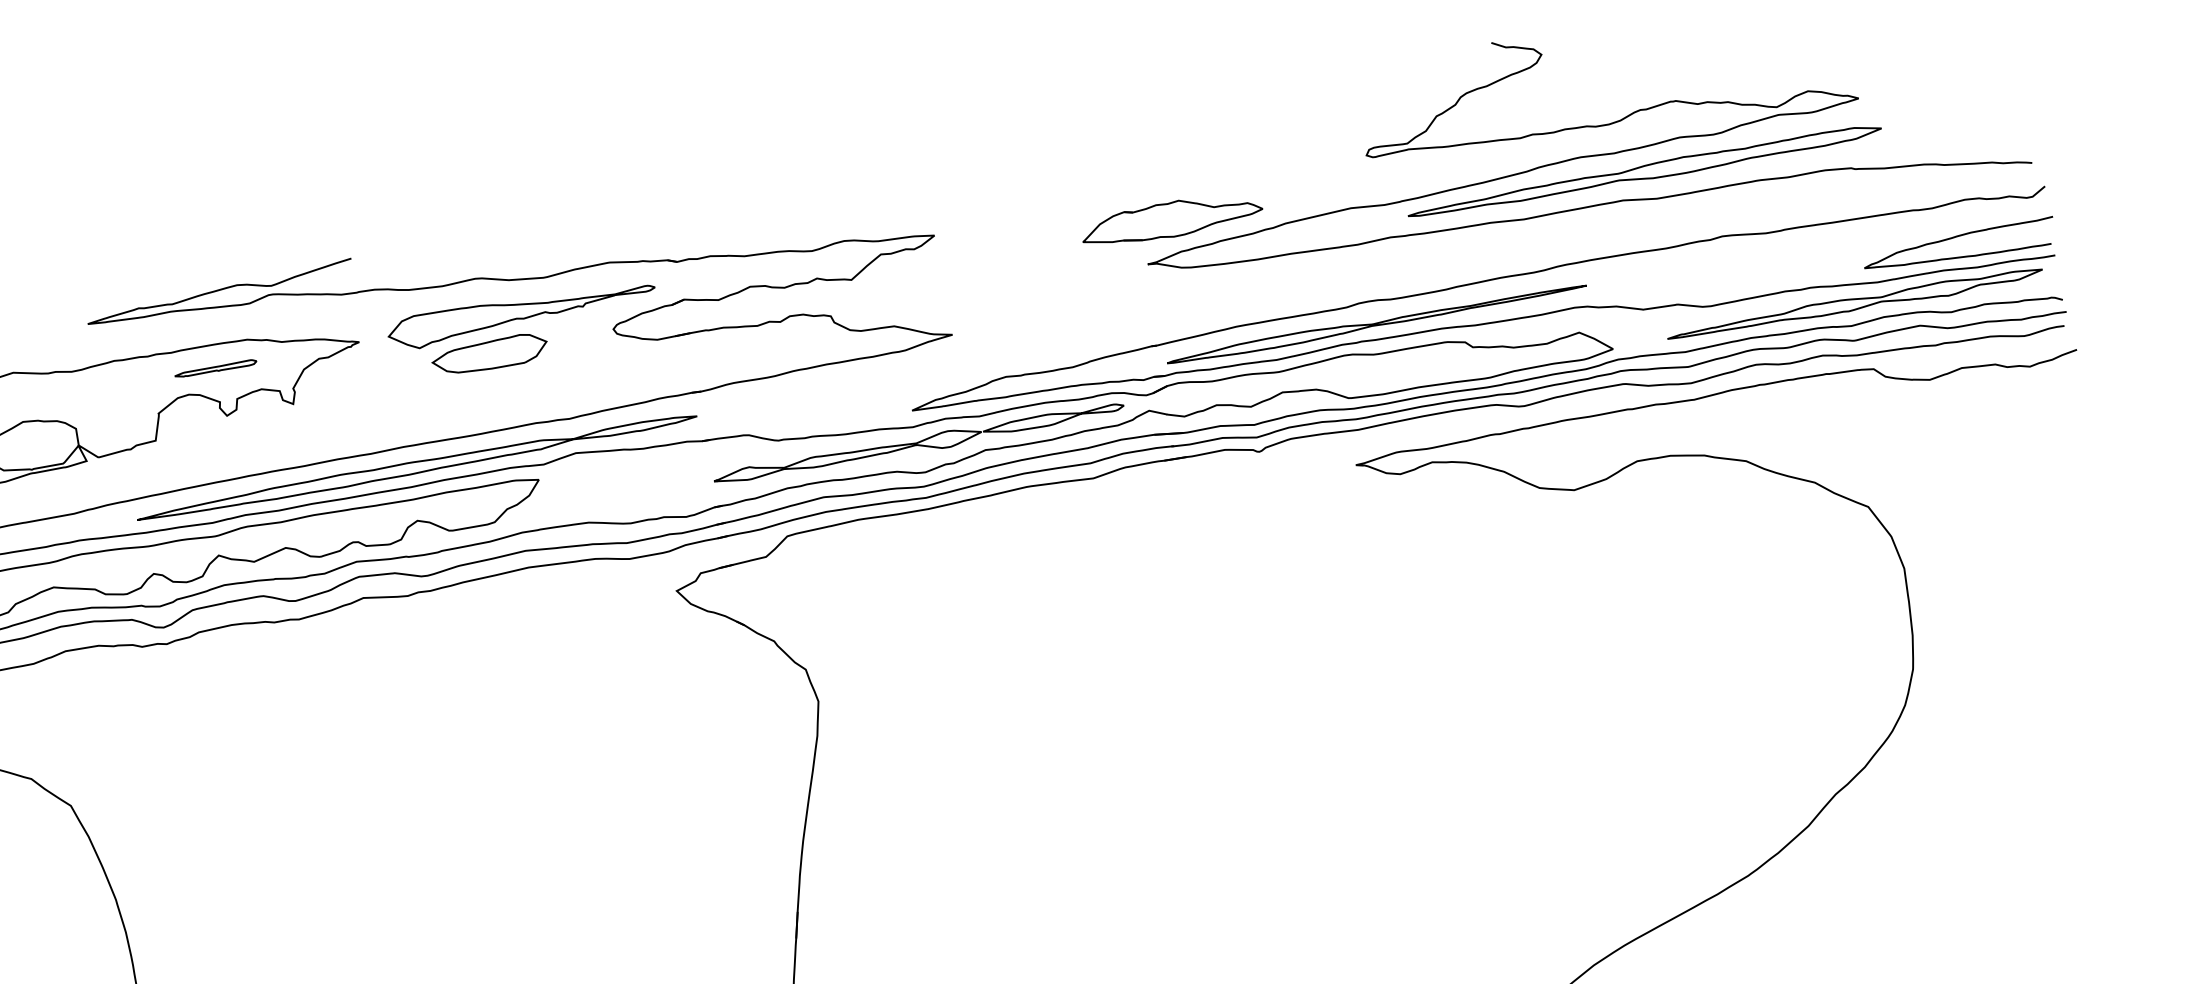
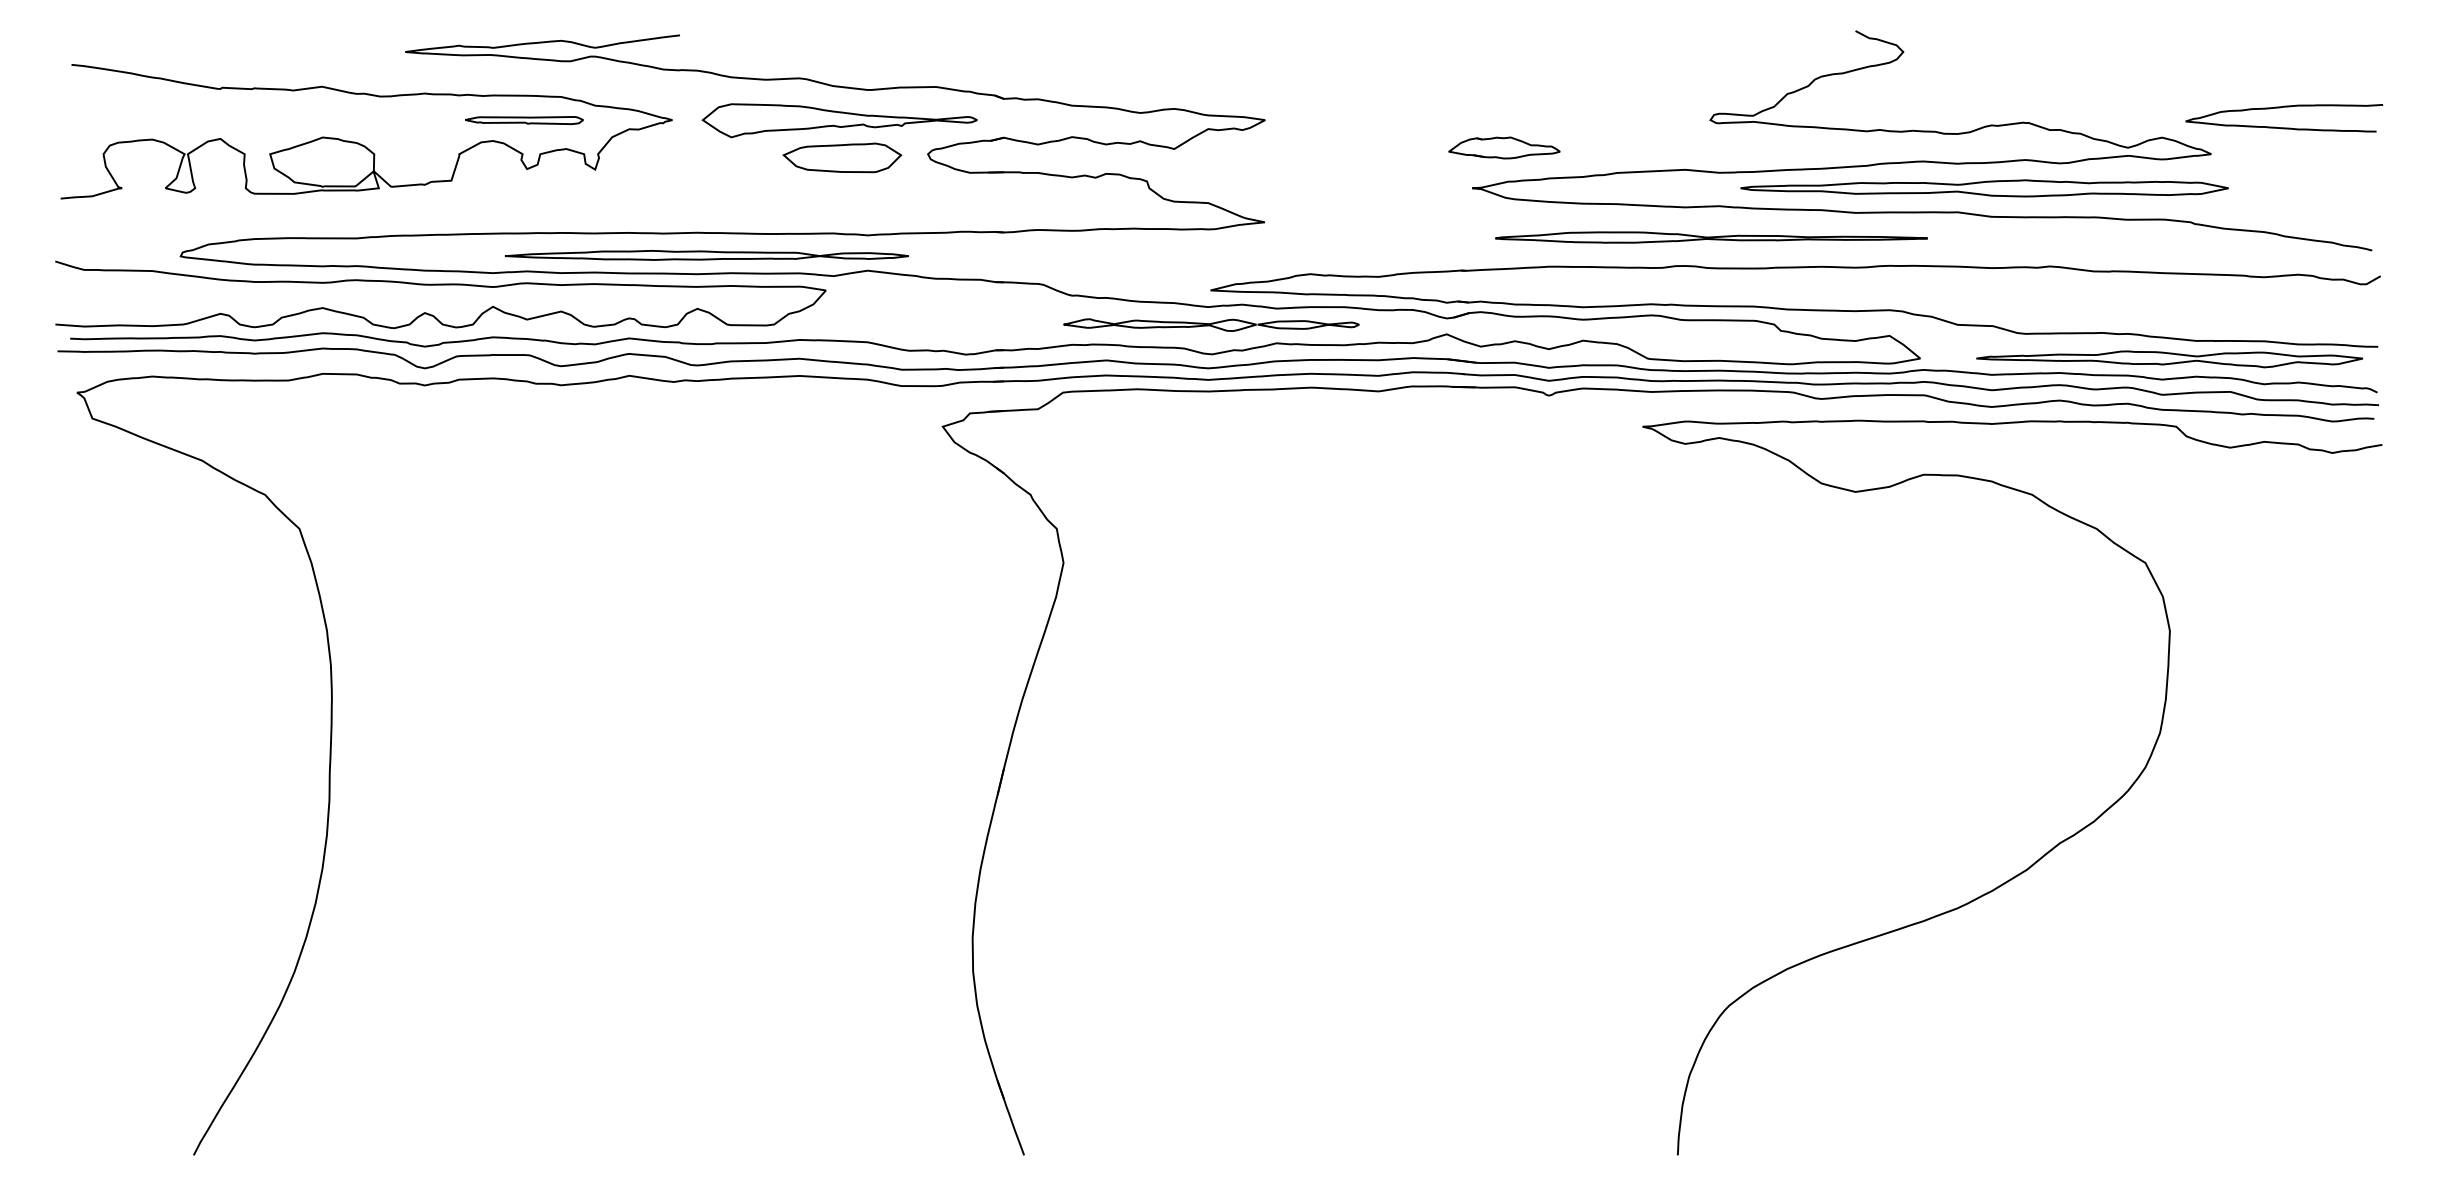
part: (1171, 219) -> (1504, 147), size x0.6
curve: (1961, 256) -> (2284, 127), moved
part: (1376, 323) -> (1711, 237), moved
part: (490, 354) -> (842, 157), moved
part: (215, 369) -> (524, 120), size x1.4
part: (919, 443) -> (1211, 324), size x0.7
part: (416, 467) -> (706, 255), size x0.7

